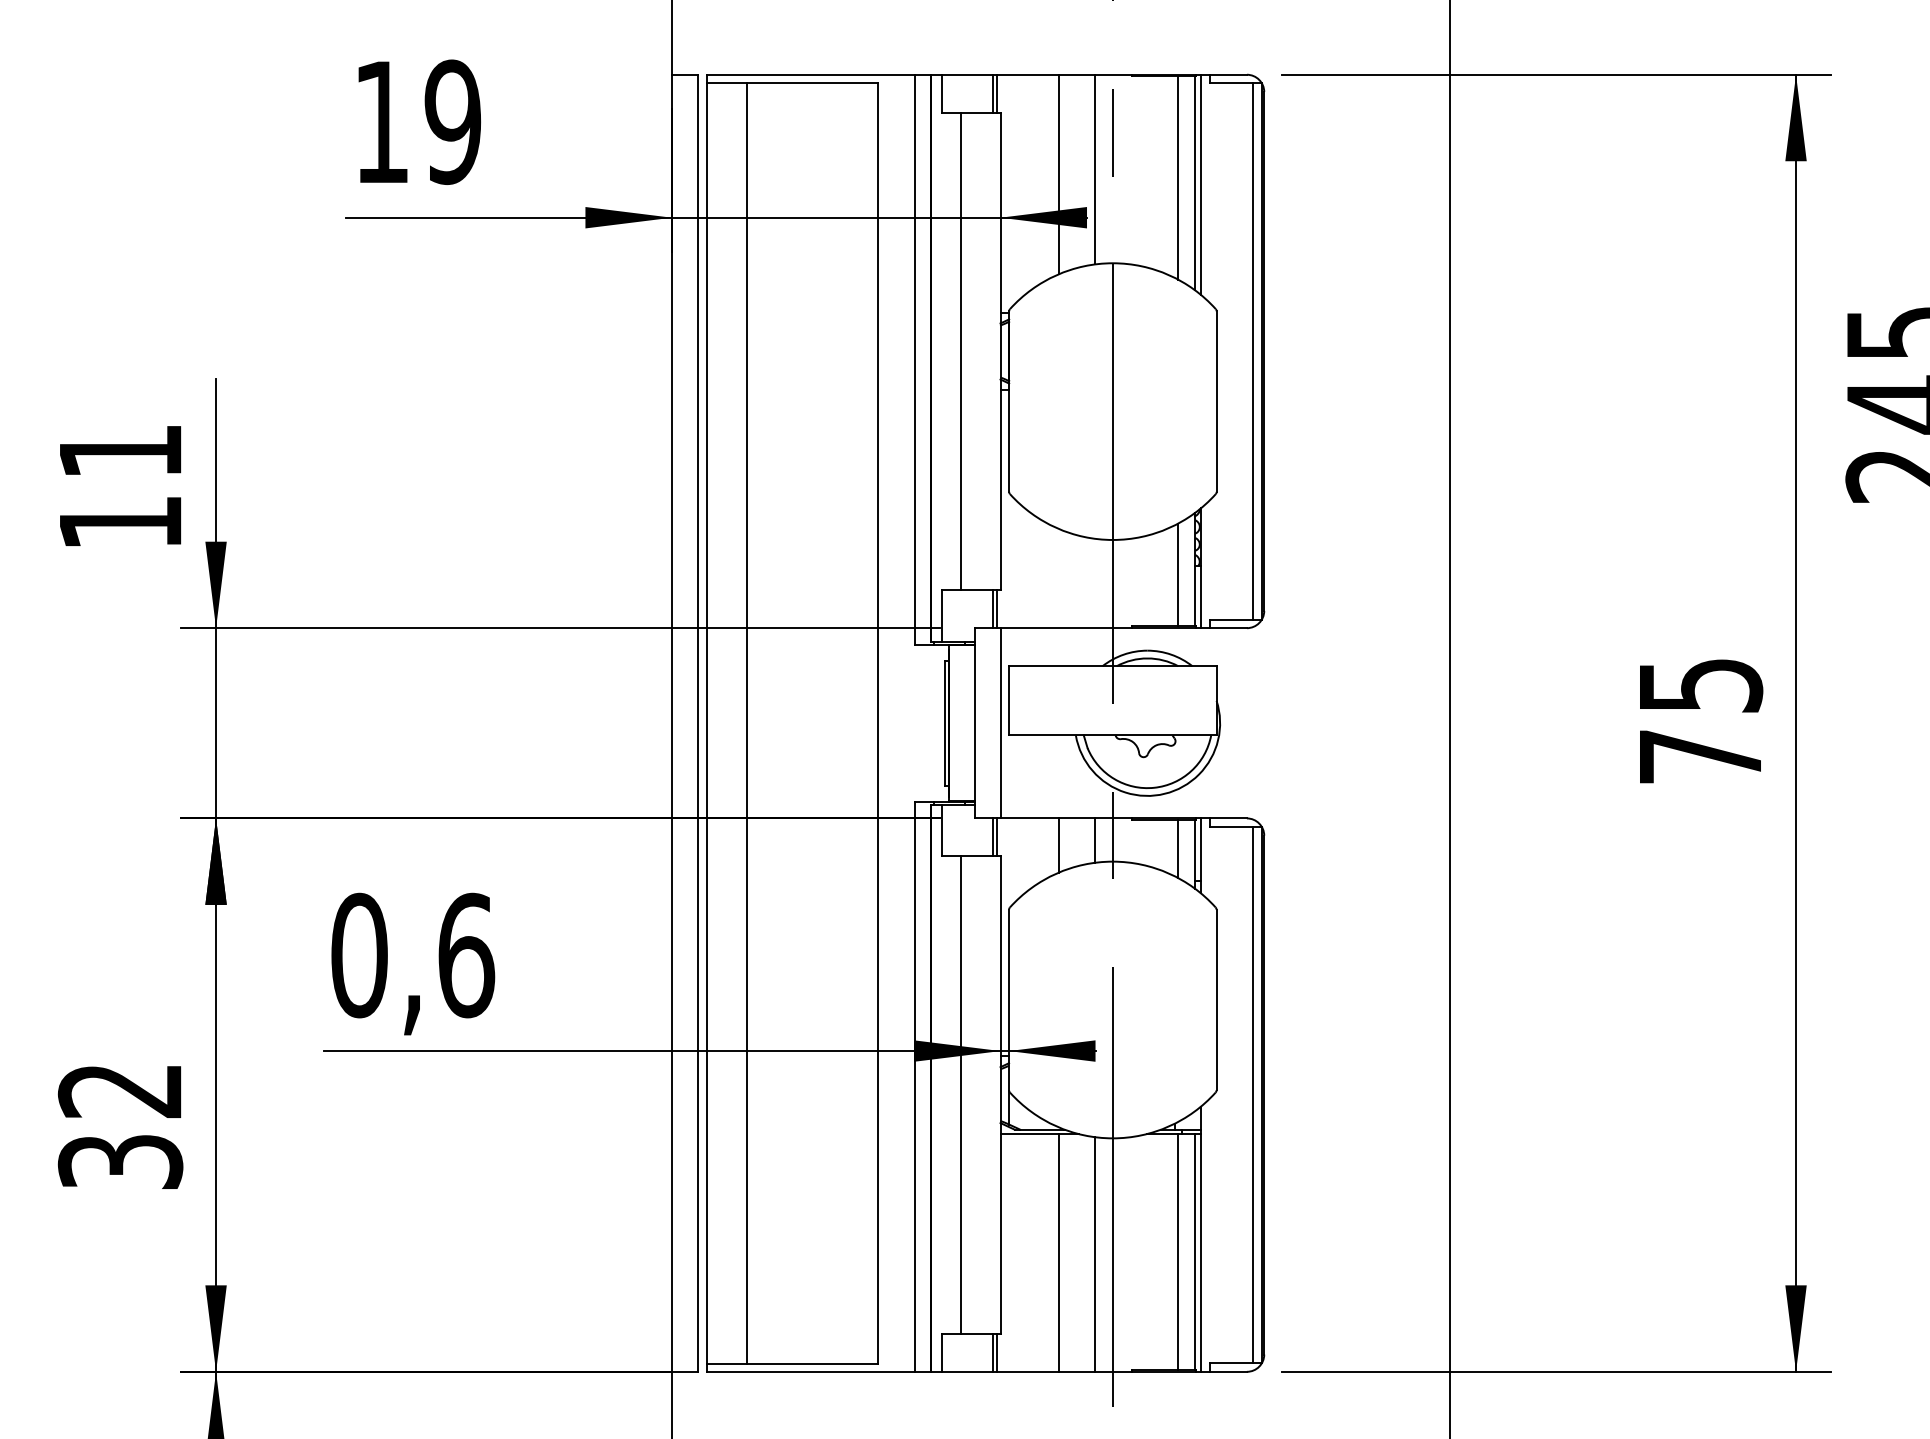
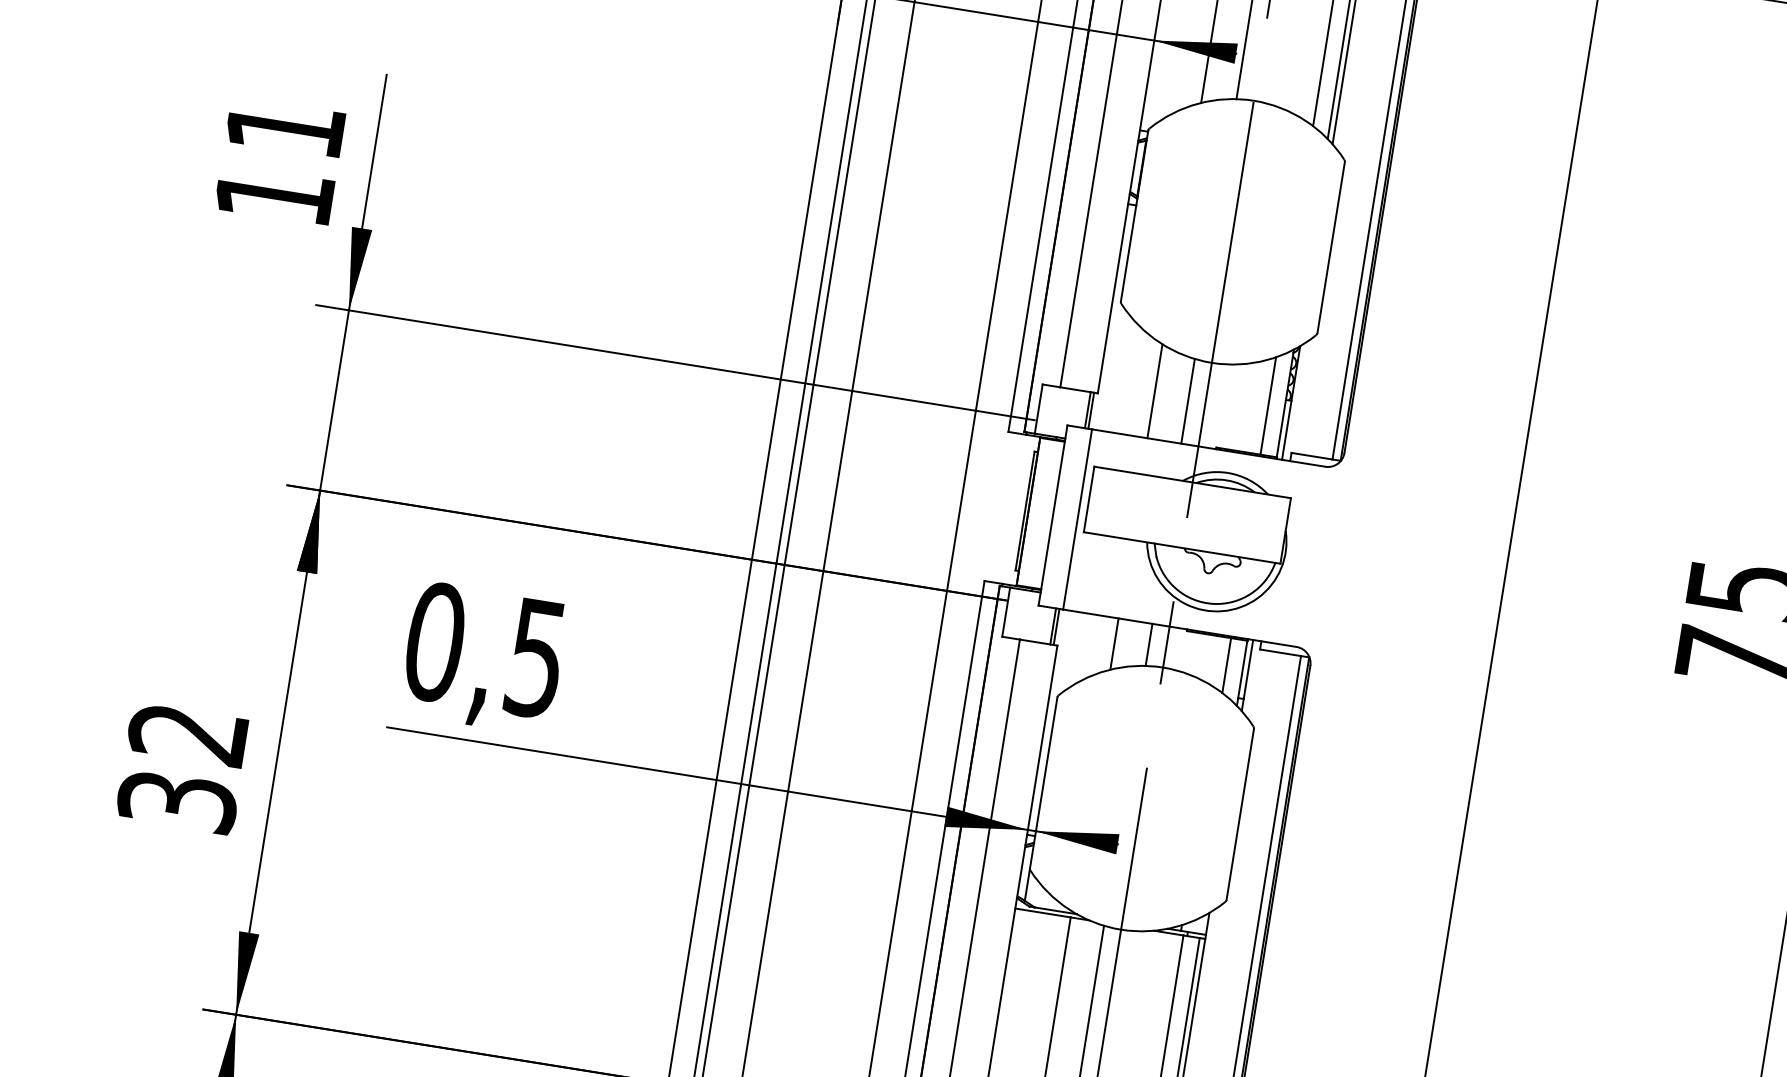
line: (1059, 578) -> (1155, 391), added
line: (1094, 583) -> (1187, 401), added
text: (466, 955) -> (536, 658), 0,6 -> 0,5

